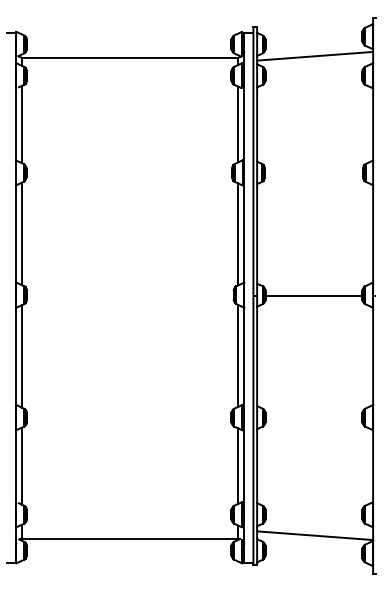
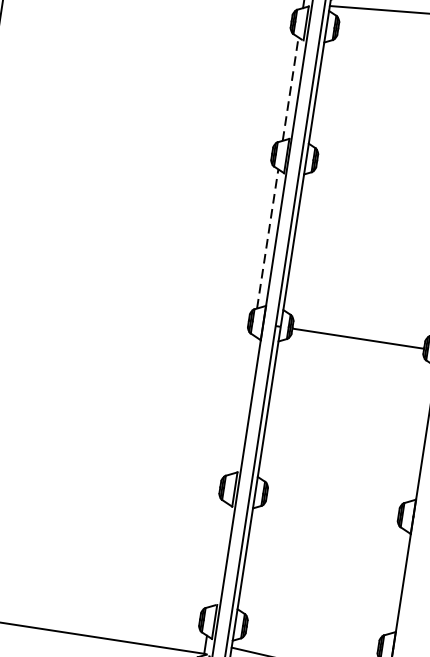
line: (238, 124) -> (291, 89), solid -> dashed
line: (238, 233) -> (268, 237), solid -> dashed
line: (238, 355) -> (242, 404), removed
line: (238, 465) -> (220, 553), removed

